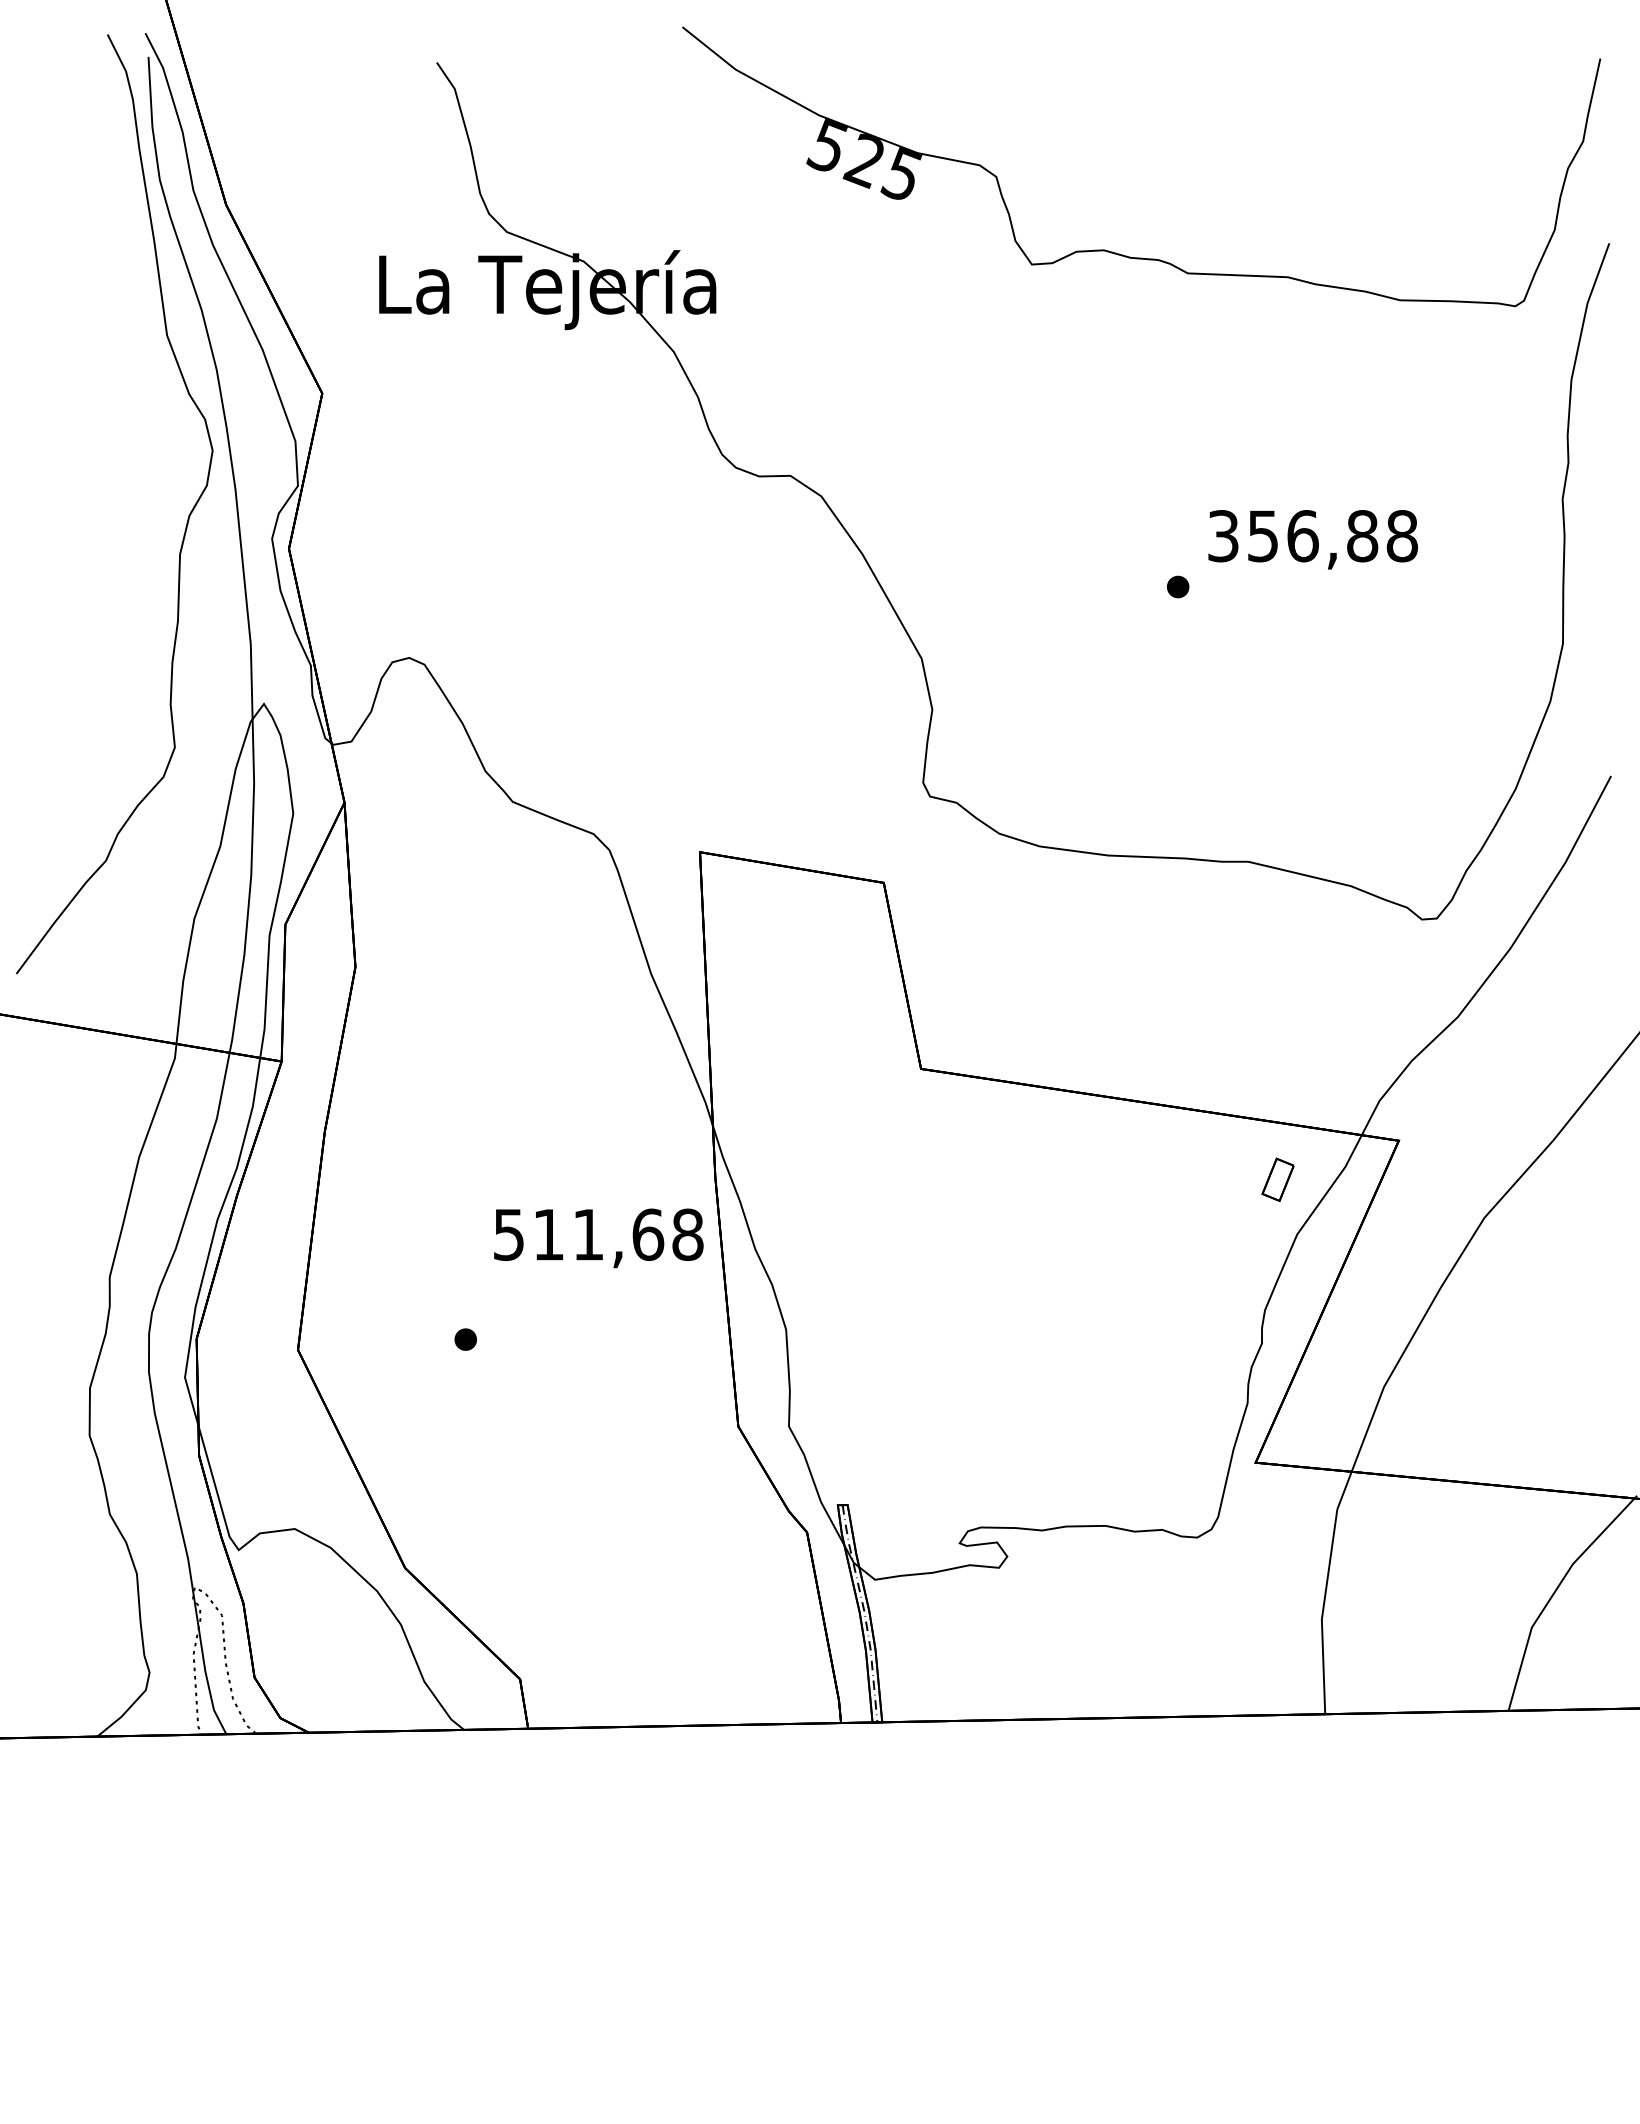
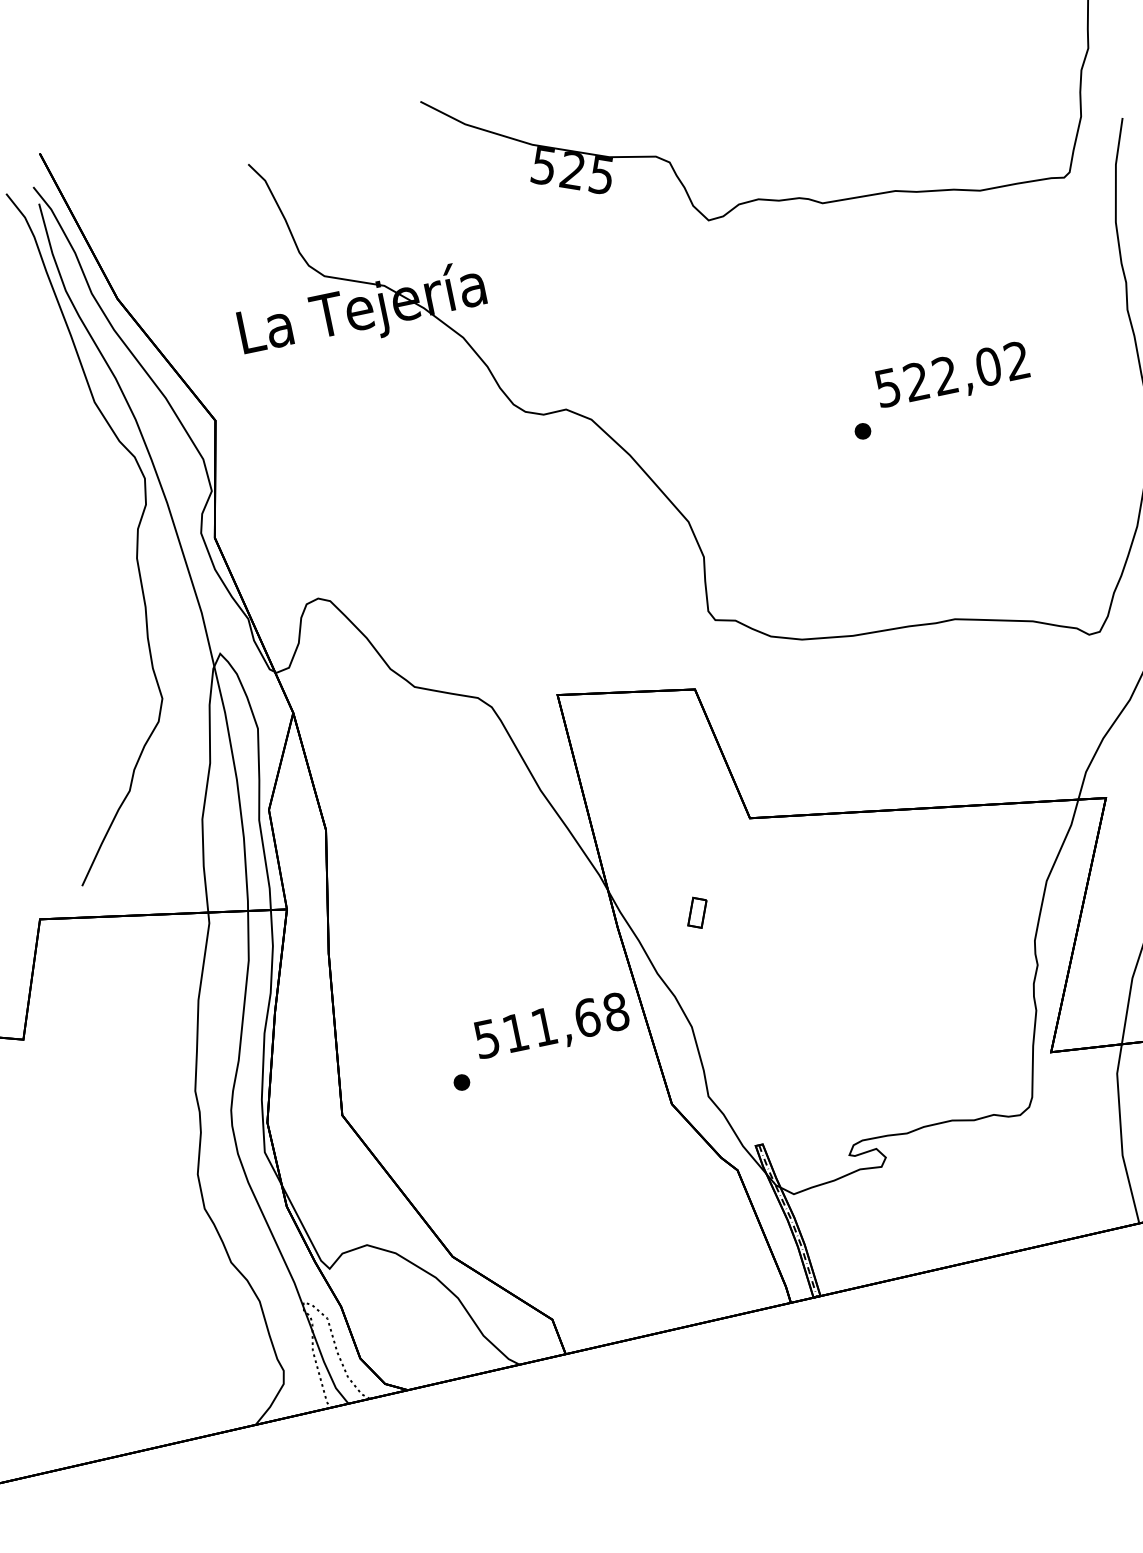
text: (1312, 536) -> (952, 374), 356,88 -> 522,02
part: (1277, 1179) -> (696, 912), moved
text: (598, 1238) -> (552, 1028), moved

